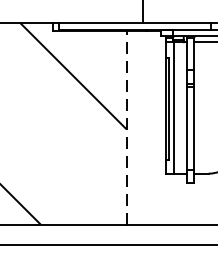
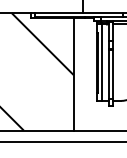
line: (126, 126) -> (73, 73), dashed -> solid

